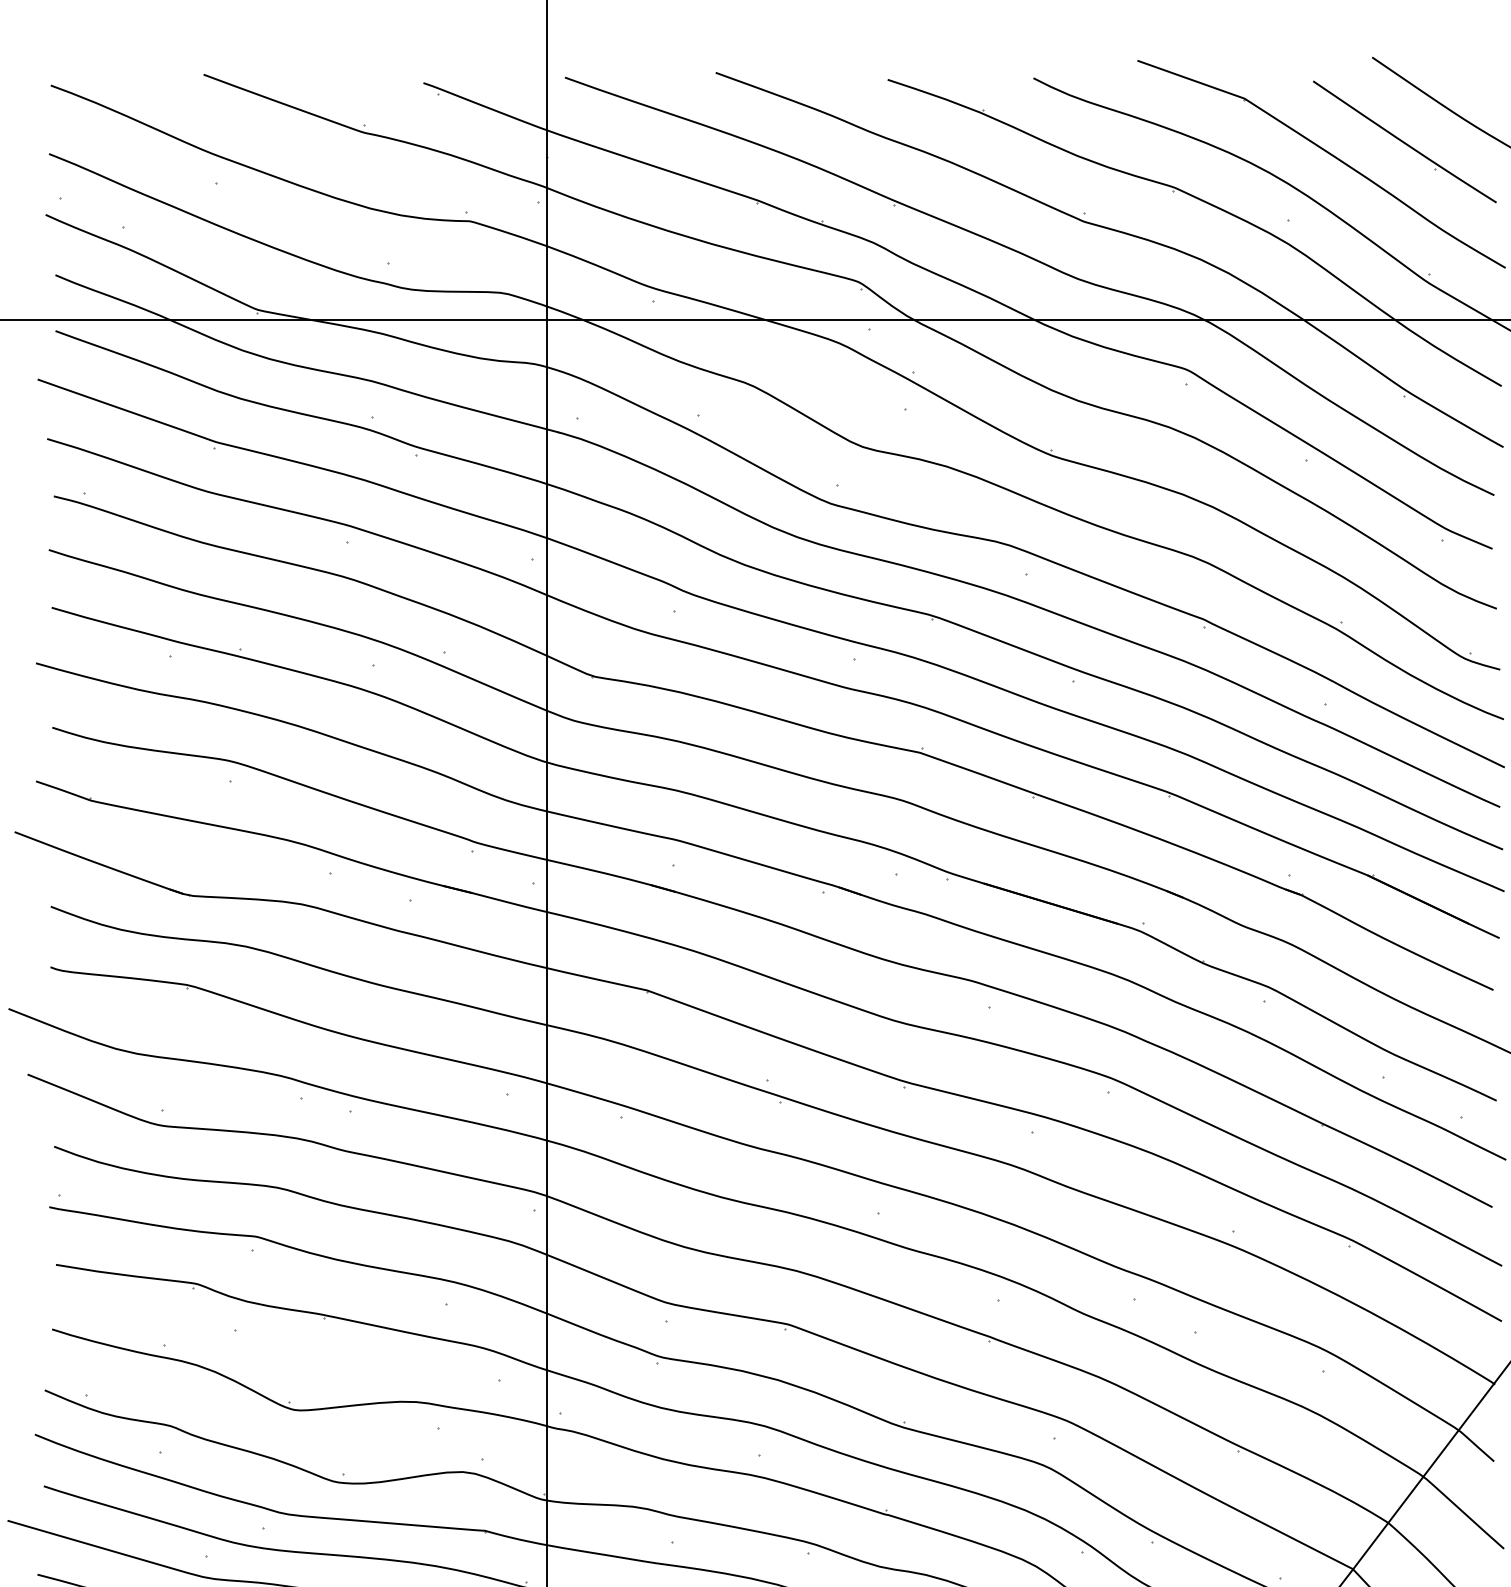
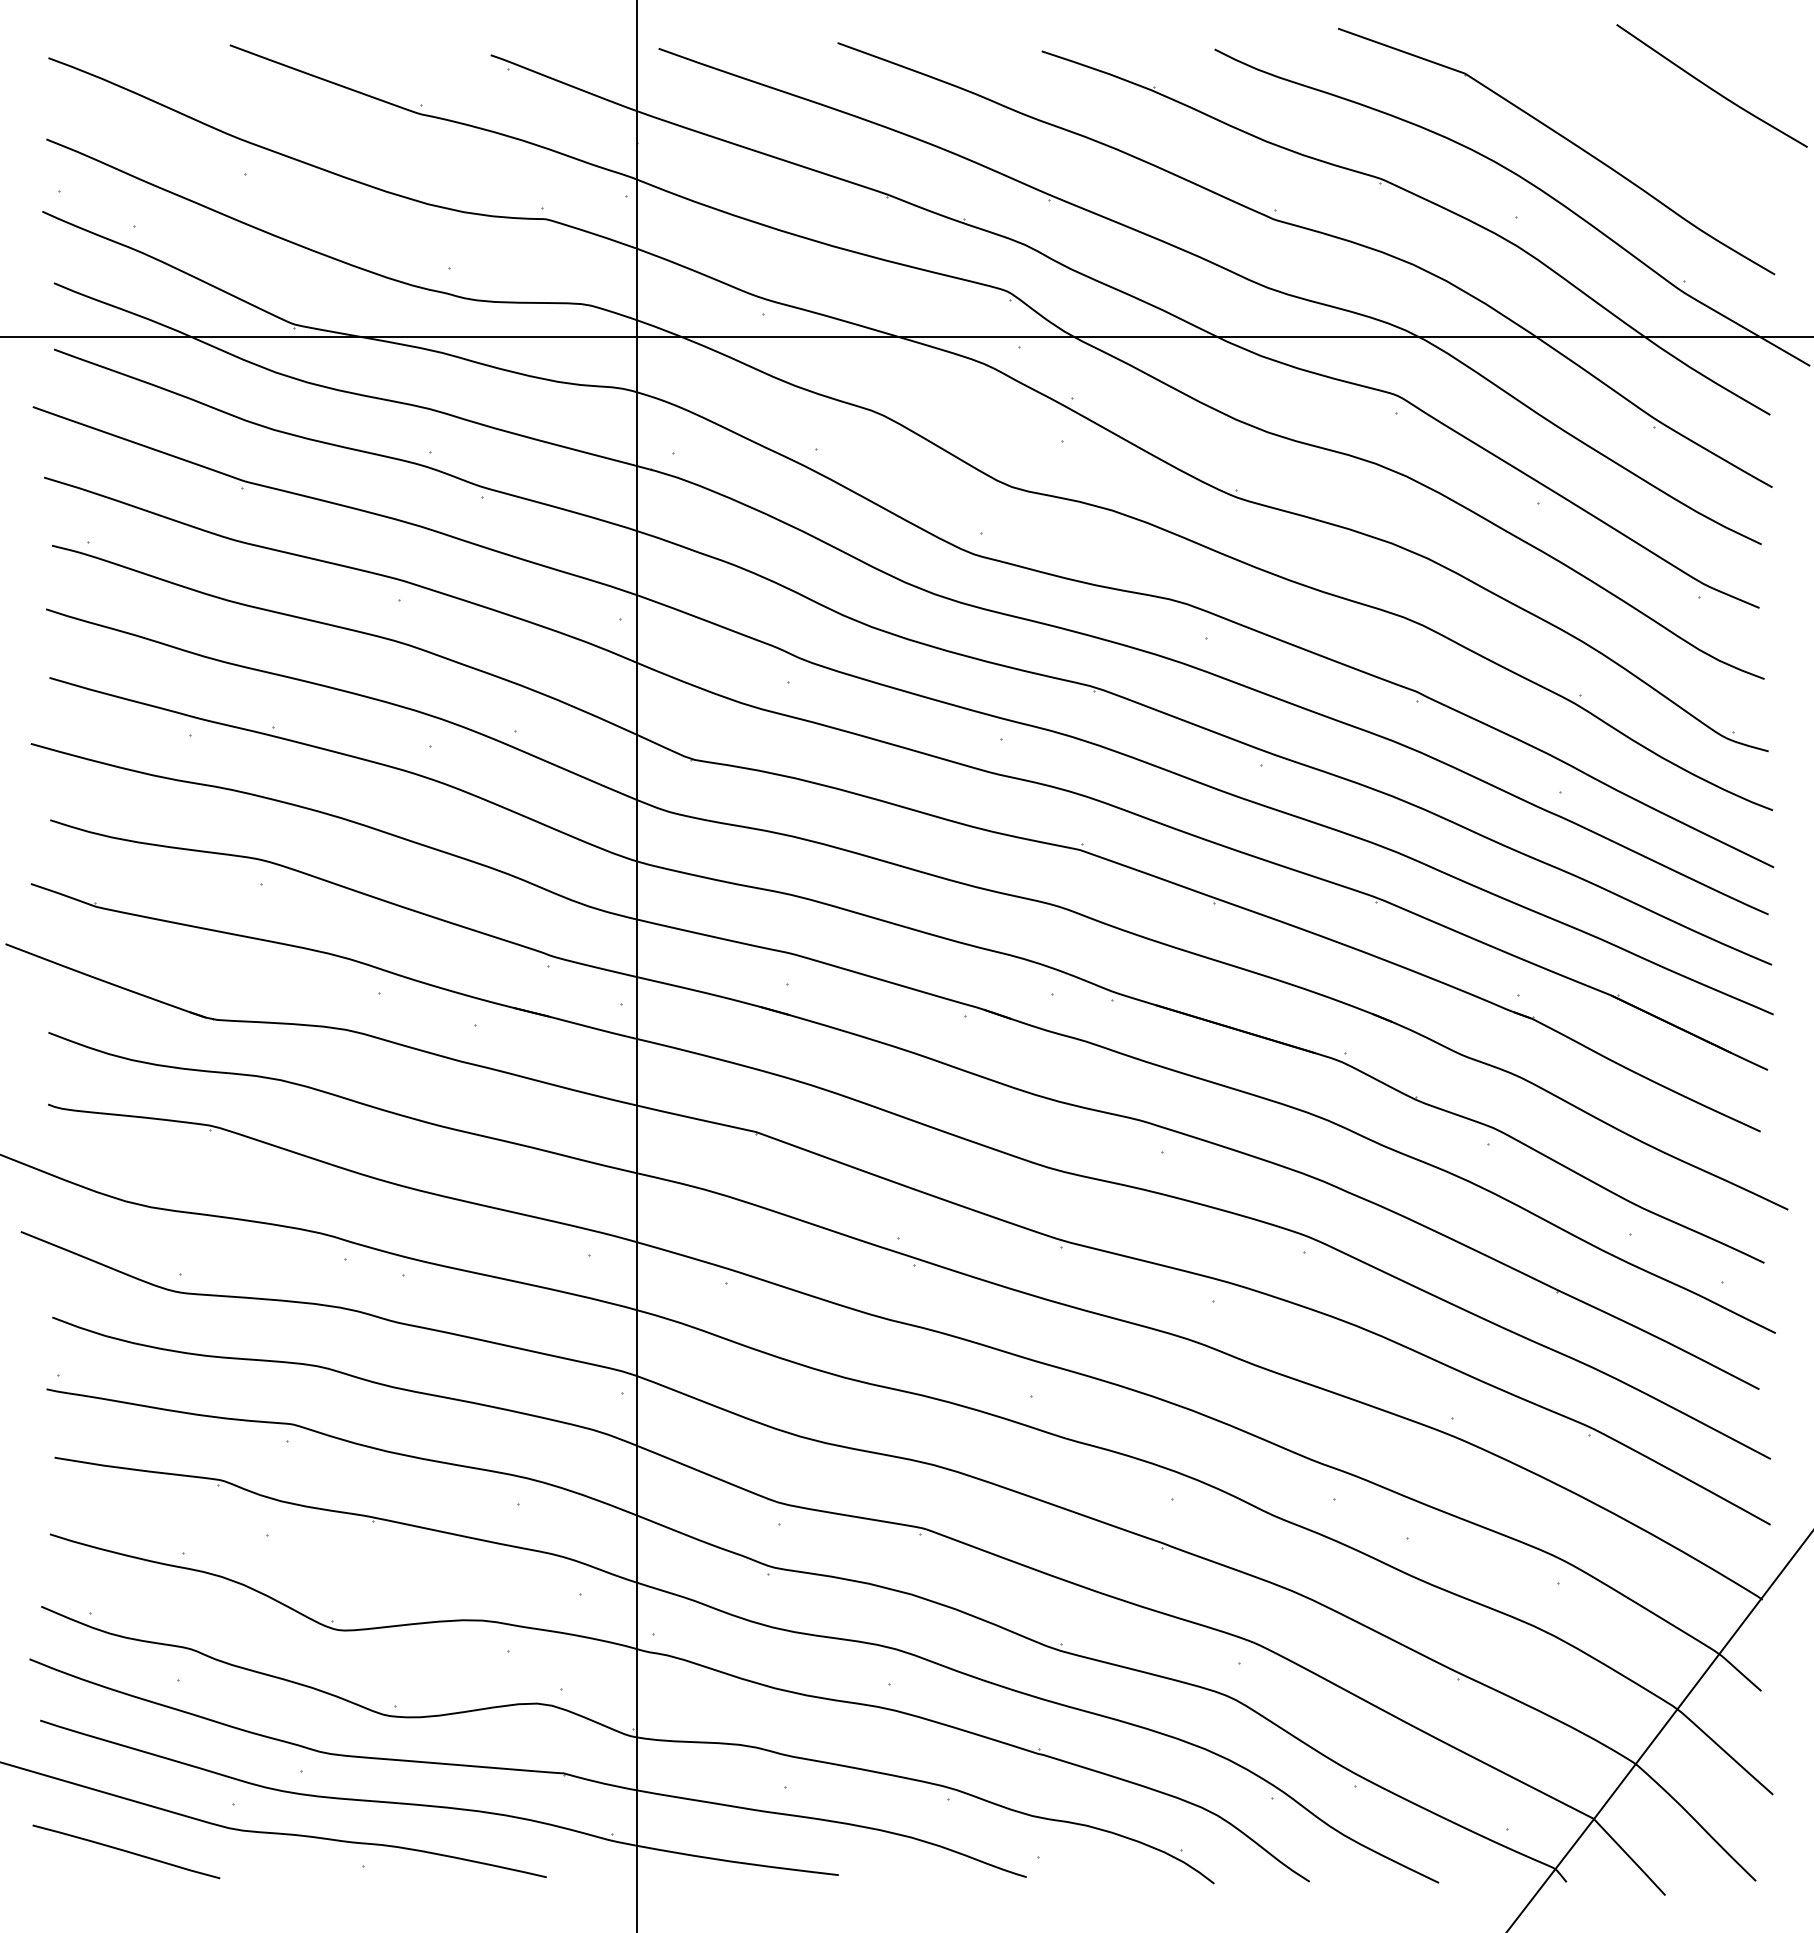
part: (1404, 141) -> (1655, 124), removed

